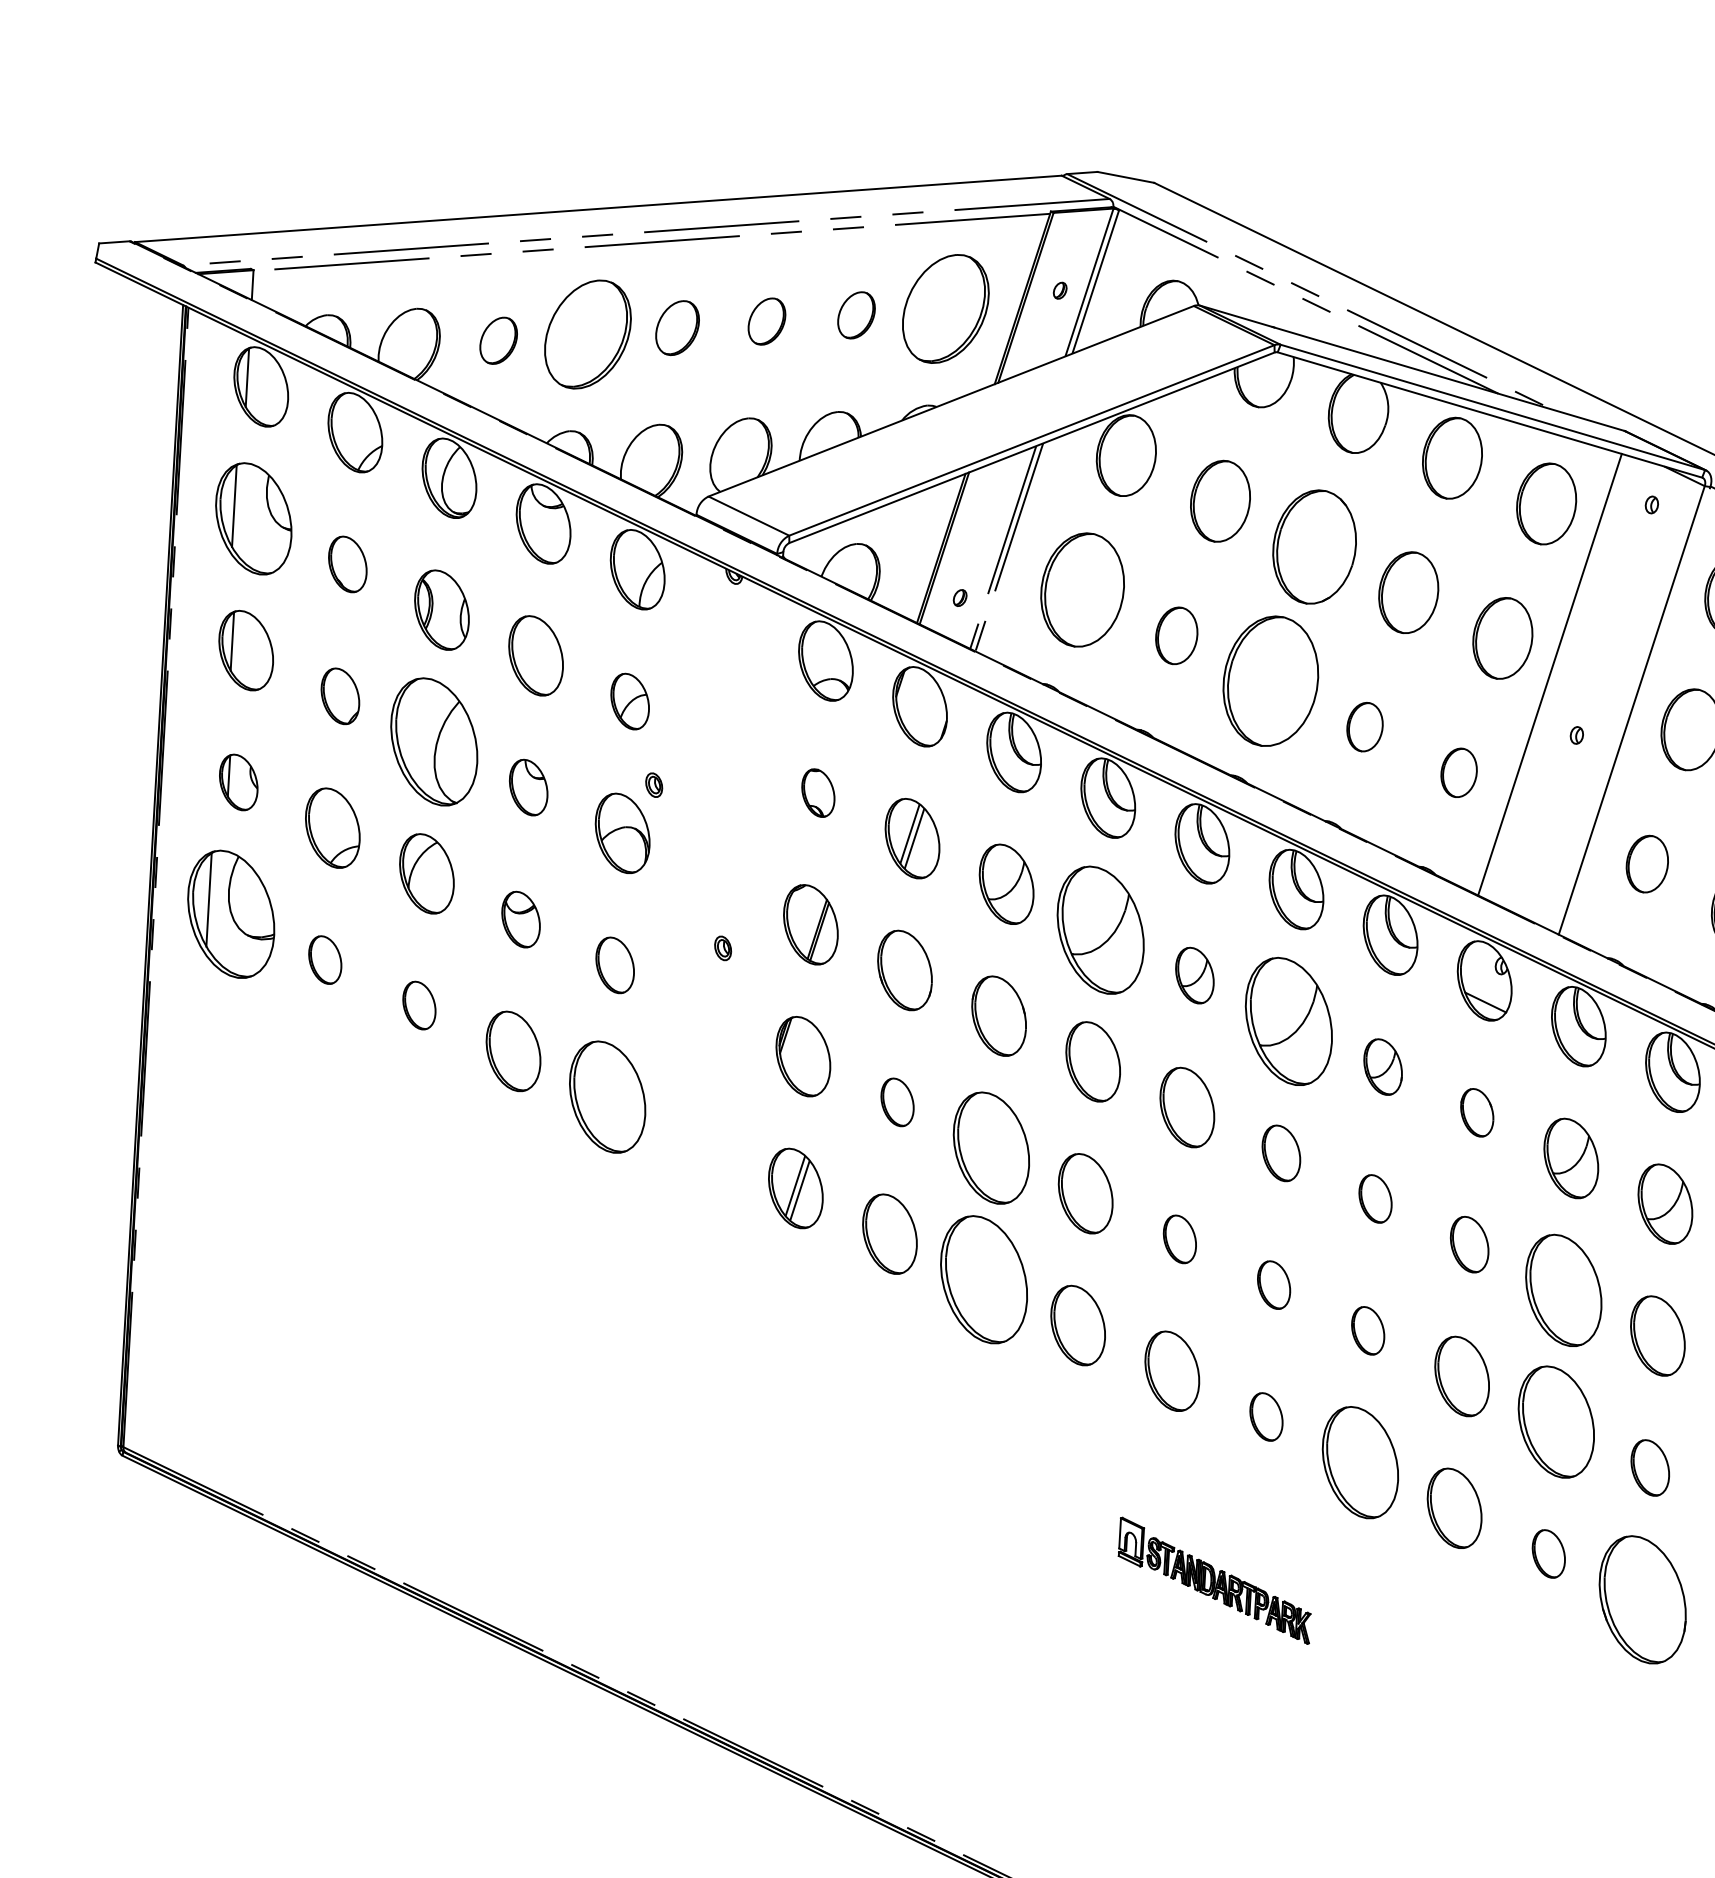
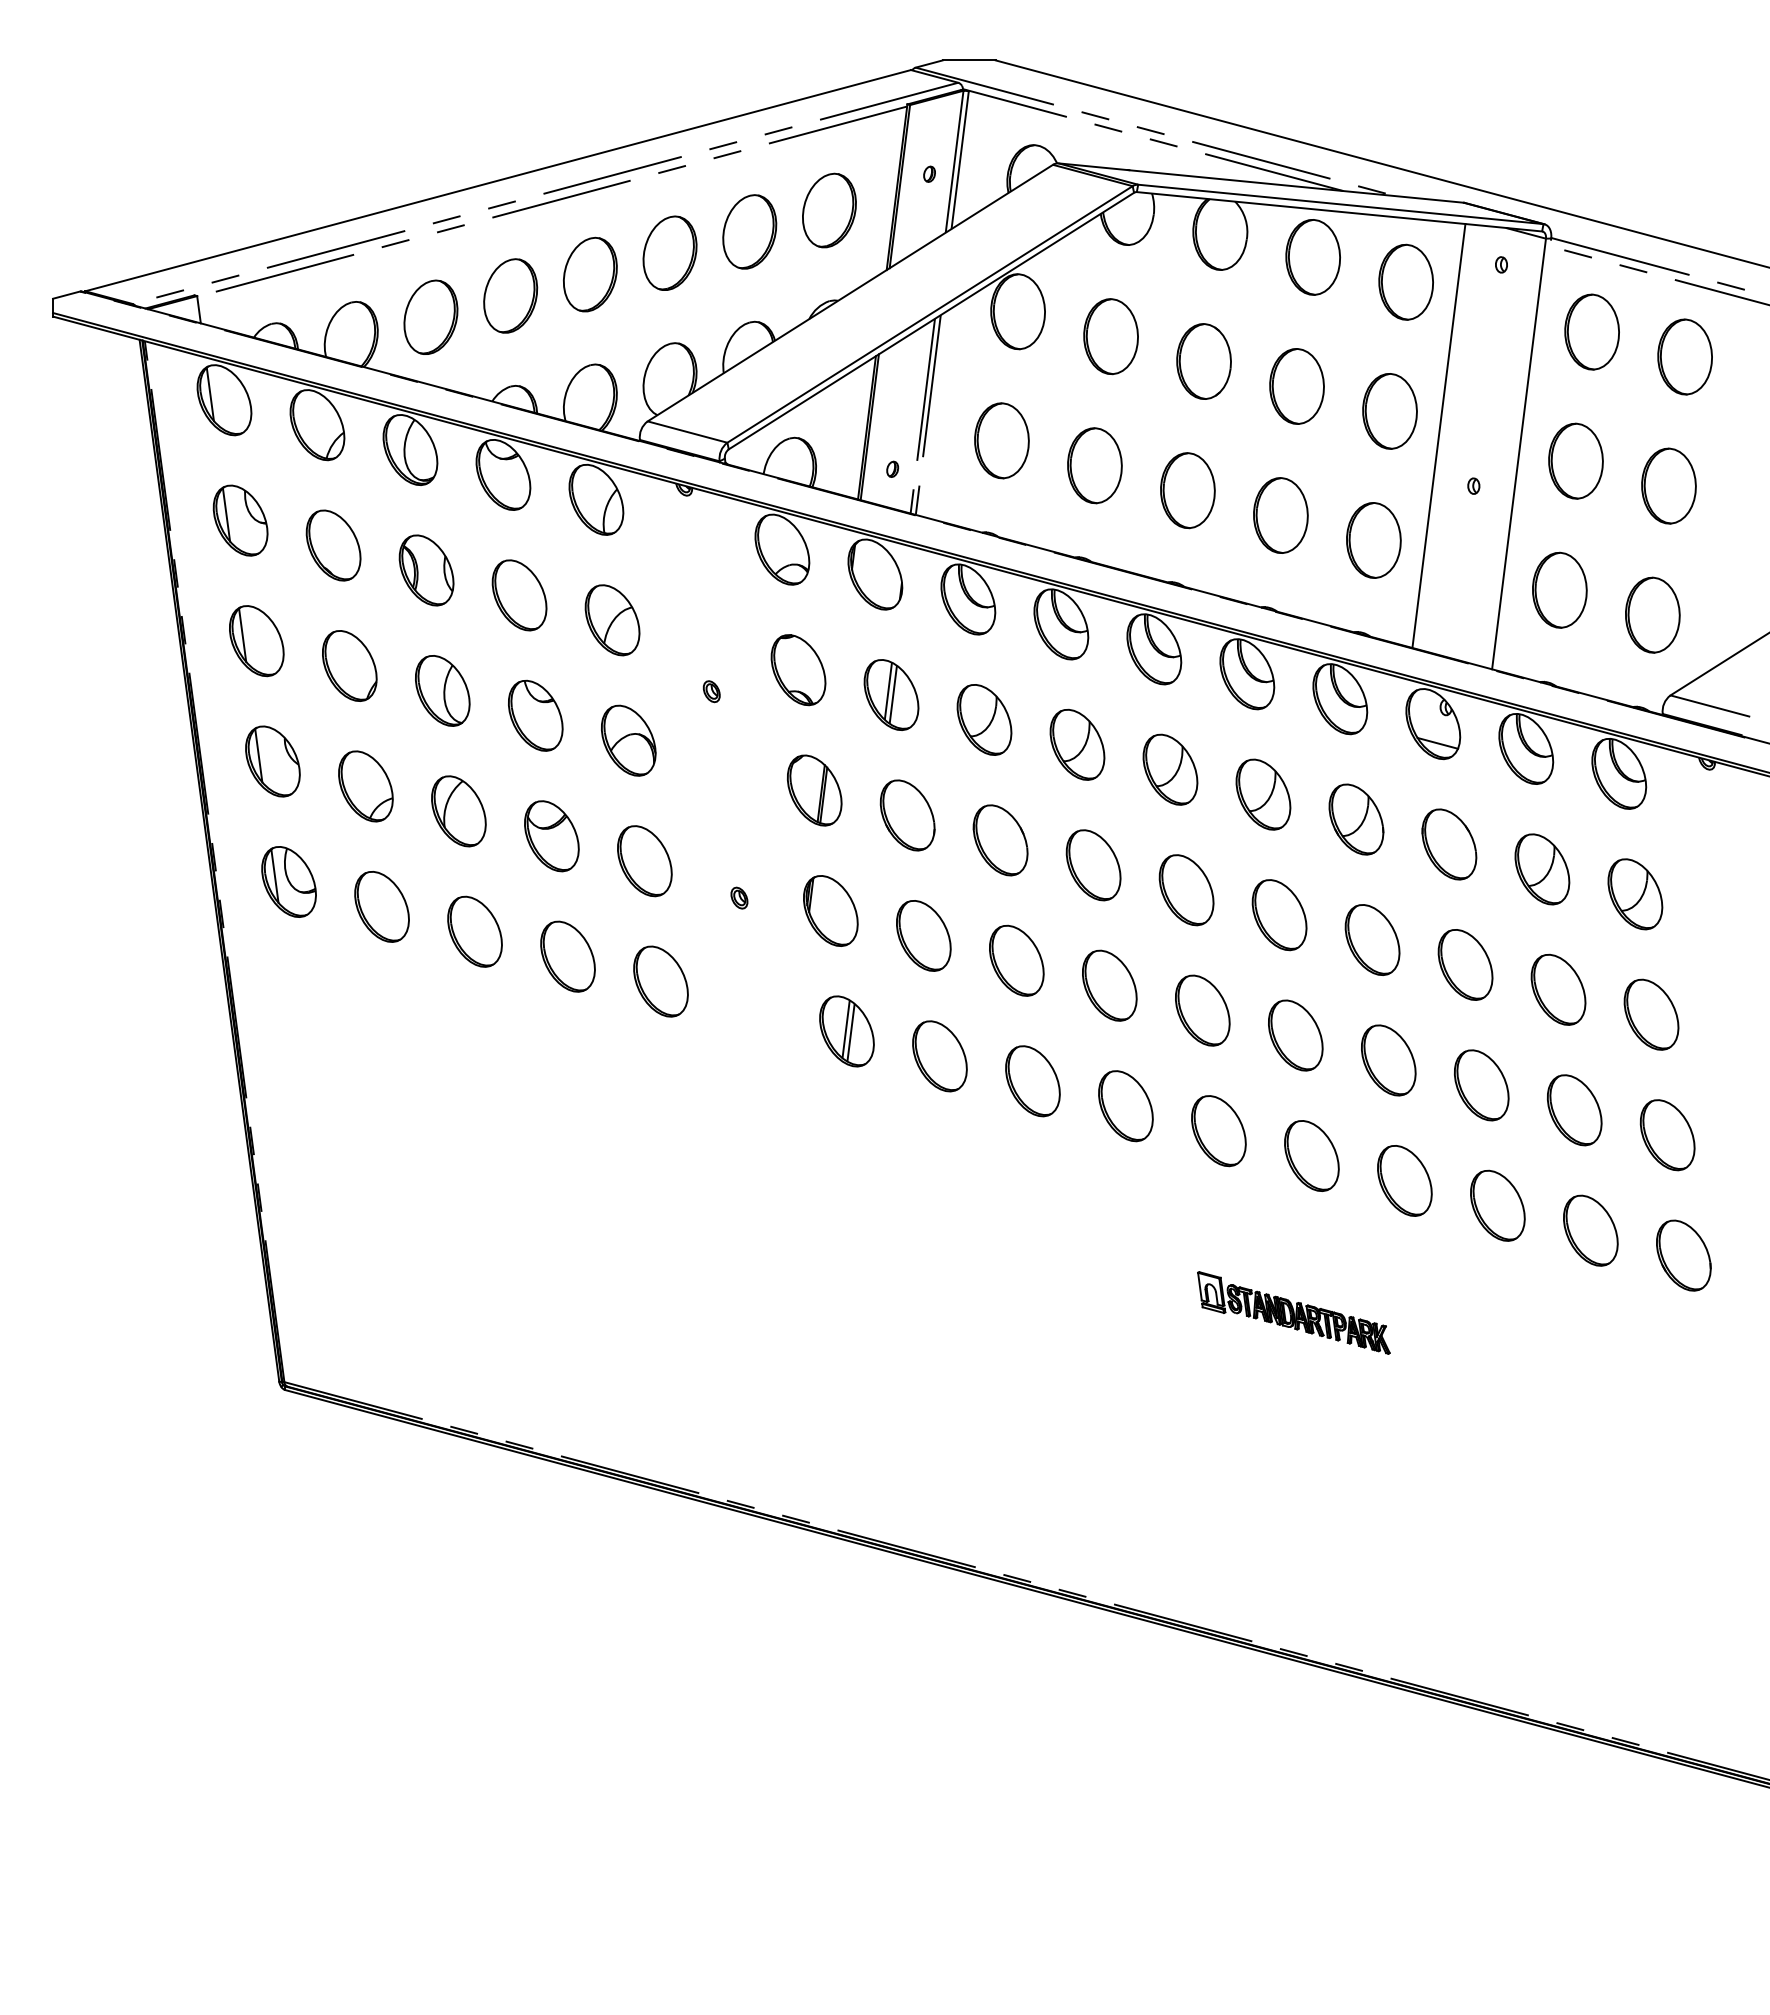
part: (945, 308) -> (829, 210), size x0.71
part: (856, 314) -> (749, 231), size x1.67
part: (766, 320) -> (669, 252), size x1.67
part: (677, 328) -> (590, 274), size x1.43
part: (588, 333) -> (510, 295), size x0.71
part: (498, 339) -> (430, 316), size x1.67
part: (253, 518) -> (240, 520), size x0.71
part: (1314, 546) -> (1203, 361), size x0.71
part: (347, 564) -> (333, 545), size x1.43
part: (1082, 589) -> (1001, 440), size x0.71
part: (1176, 635) -> (1094, 465), size x1.43
part: (1270, 681) -> (1187, 490), size x0.62
part: (340, 695) -> (349, 665), size x1.43
part: (630, 701) -> (612, 620), size x1.43
part: (1364, 727) -> (1280, 515), size x1.67
part: (434, 741) -> (442, 690), size x0.62
part: (1458, 772) -> (1373, 540), size x1.67
part: (238, 782) -> (272, 761), size x1.43
part: (653, 784) -> (711, 691), moved
part: (528, 787) -> (535, 715), size x1.43
part: (818, 793) -> (798, 670), size x1.67
part: (1647, 863) -> (1559, 589), size x1.43
part: (230, 913) -> (288, 881), size x0.62
part: (520, 919) -> (551, 836), size x1.43
part: (1100, 929) -> (1077, 744), size x0.62
part: (723, 947) -> (739, 897), moved
part: (324, 959) -> (381, 906), size x1.67
part: (614, 965) -> (644, 861), size x1.43
part: (1194, 975) -> (1170, 769), size x1.43
part: (418, 1005) -> (474, 931), size x1.67
part: (1289, 1021) -> (1263, 794), size x0.62
part: (1383, 1067) -> (1356, 819), size x1.43
part: (607, 1096) -> (660, 981), size x0.71
part: (897, 1101) -> (923, 935), size x1.67
part: (1477, 1112) -> (1449, 844), size x1.67
part: (991, 1147) -> (1016, 960), size x0.71
part: (1281, 1153) -> (1279, 915), size x1.43
part: (1375, 1198) -> (1372, 939), size x1.67
part: (1179, 1239) -> (1202, 1010), size x1.67
part: (1469, 1244) -> (1465, 964), size x1.43
part: (983, 1280) -> (1032, 1081), size x0.62
part: (1273, 1285) -> (1295, 1035), size x1.67
part: (1563, 1289) -> (1558, 989), size x0.71
part: (1367, 1330) -> (1388, 1060), size x1.67
part: (1266, 1416) -> (1311, 1155), size x1.67
part: (1556, 1422) -> (1574, 1110), size x0.71
part: (1360, 1462) -> (1404, 1180), size x0.71
part: (1650, 1468) -> (1667, 1135), size x1.43
part: (1548, 1553) -> (1590, 1230), size x1.67
part: (1642, 1599) -> (1683, 1255), size x0.62

